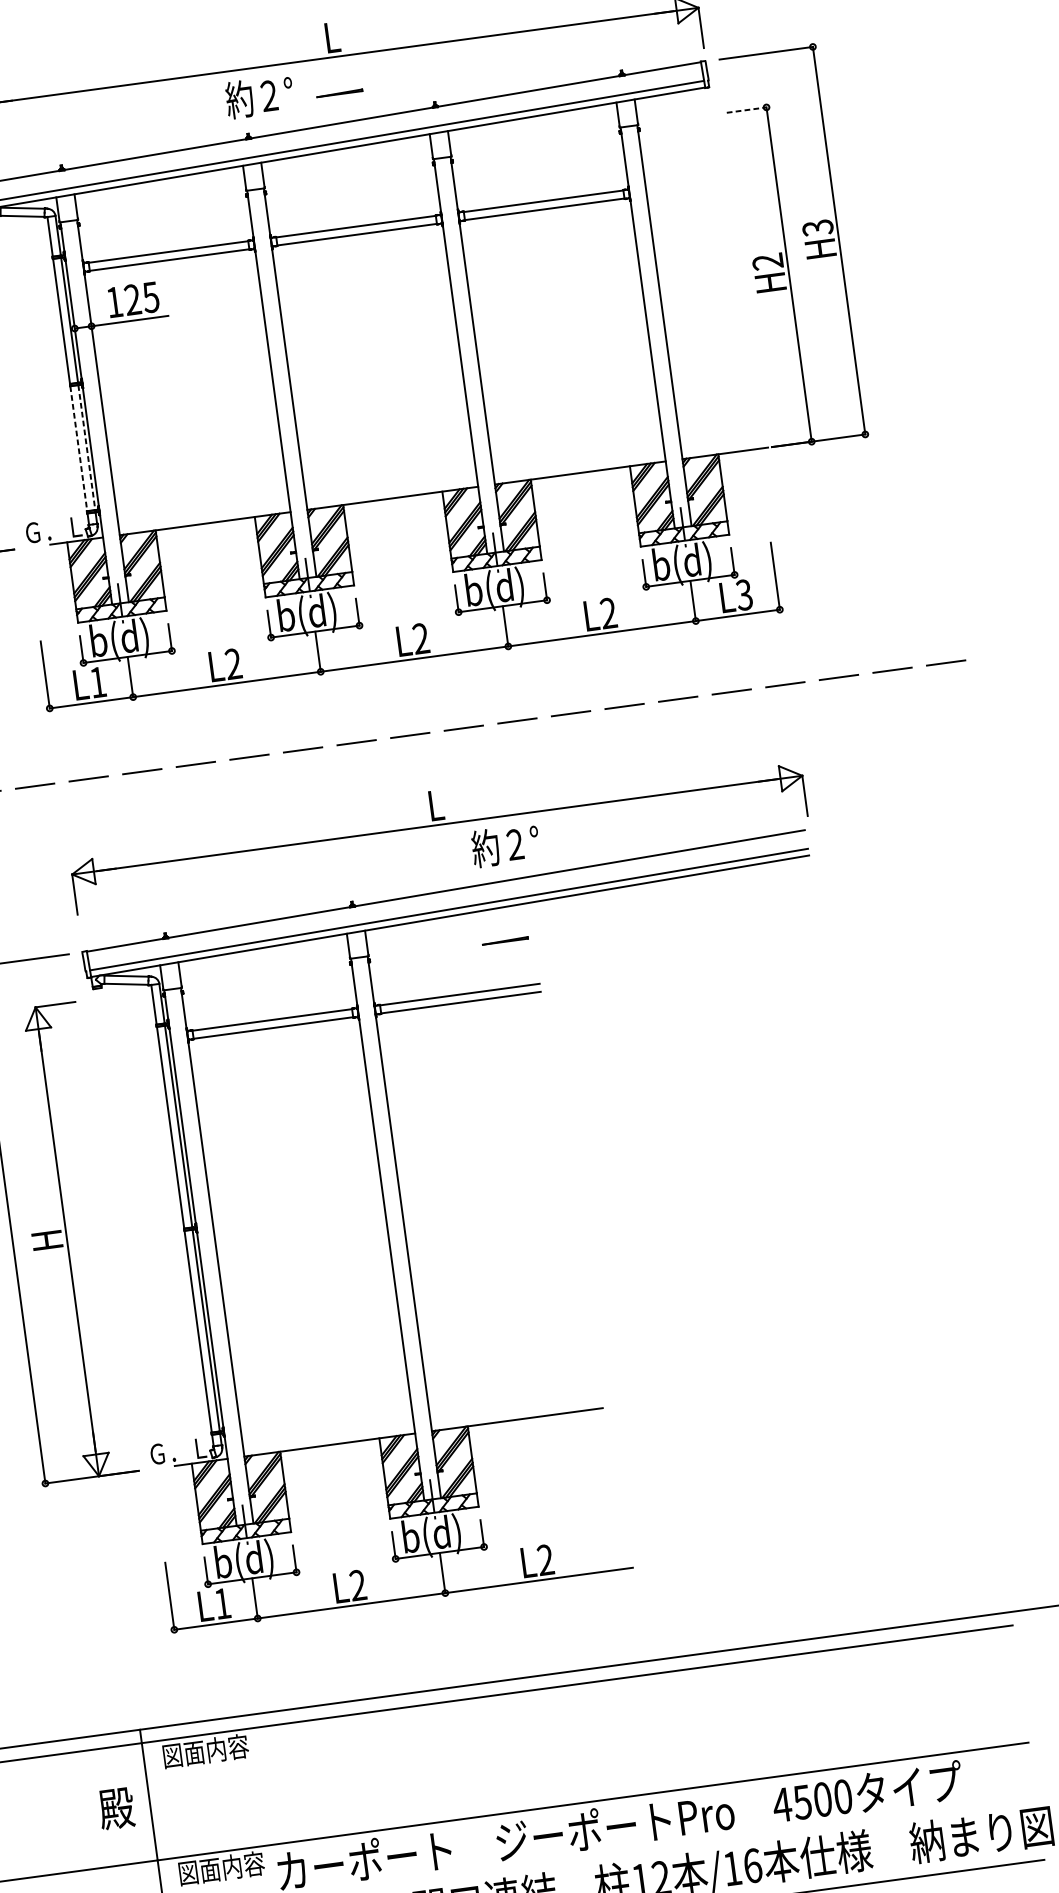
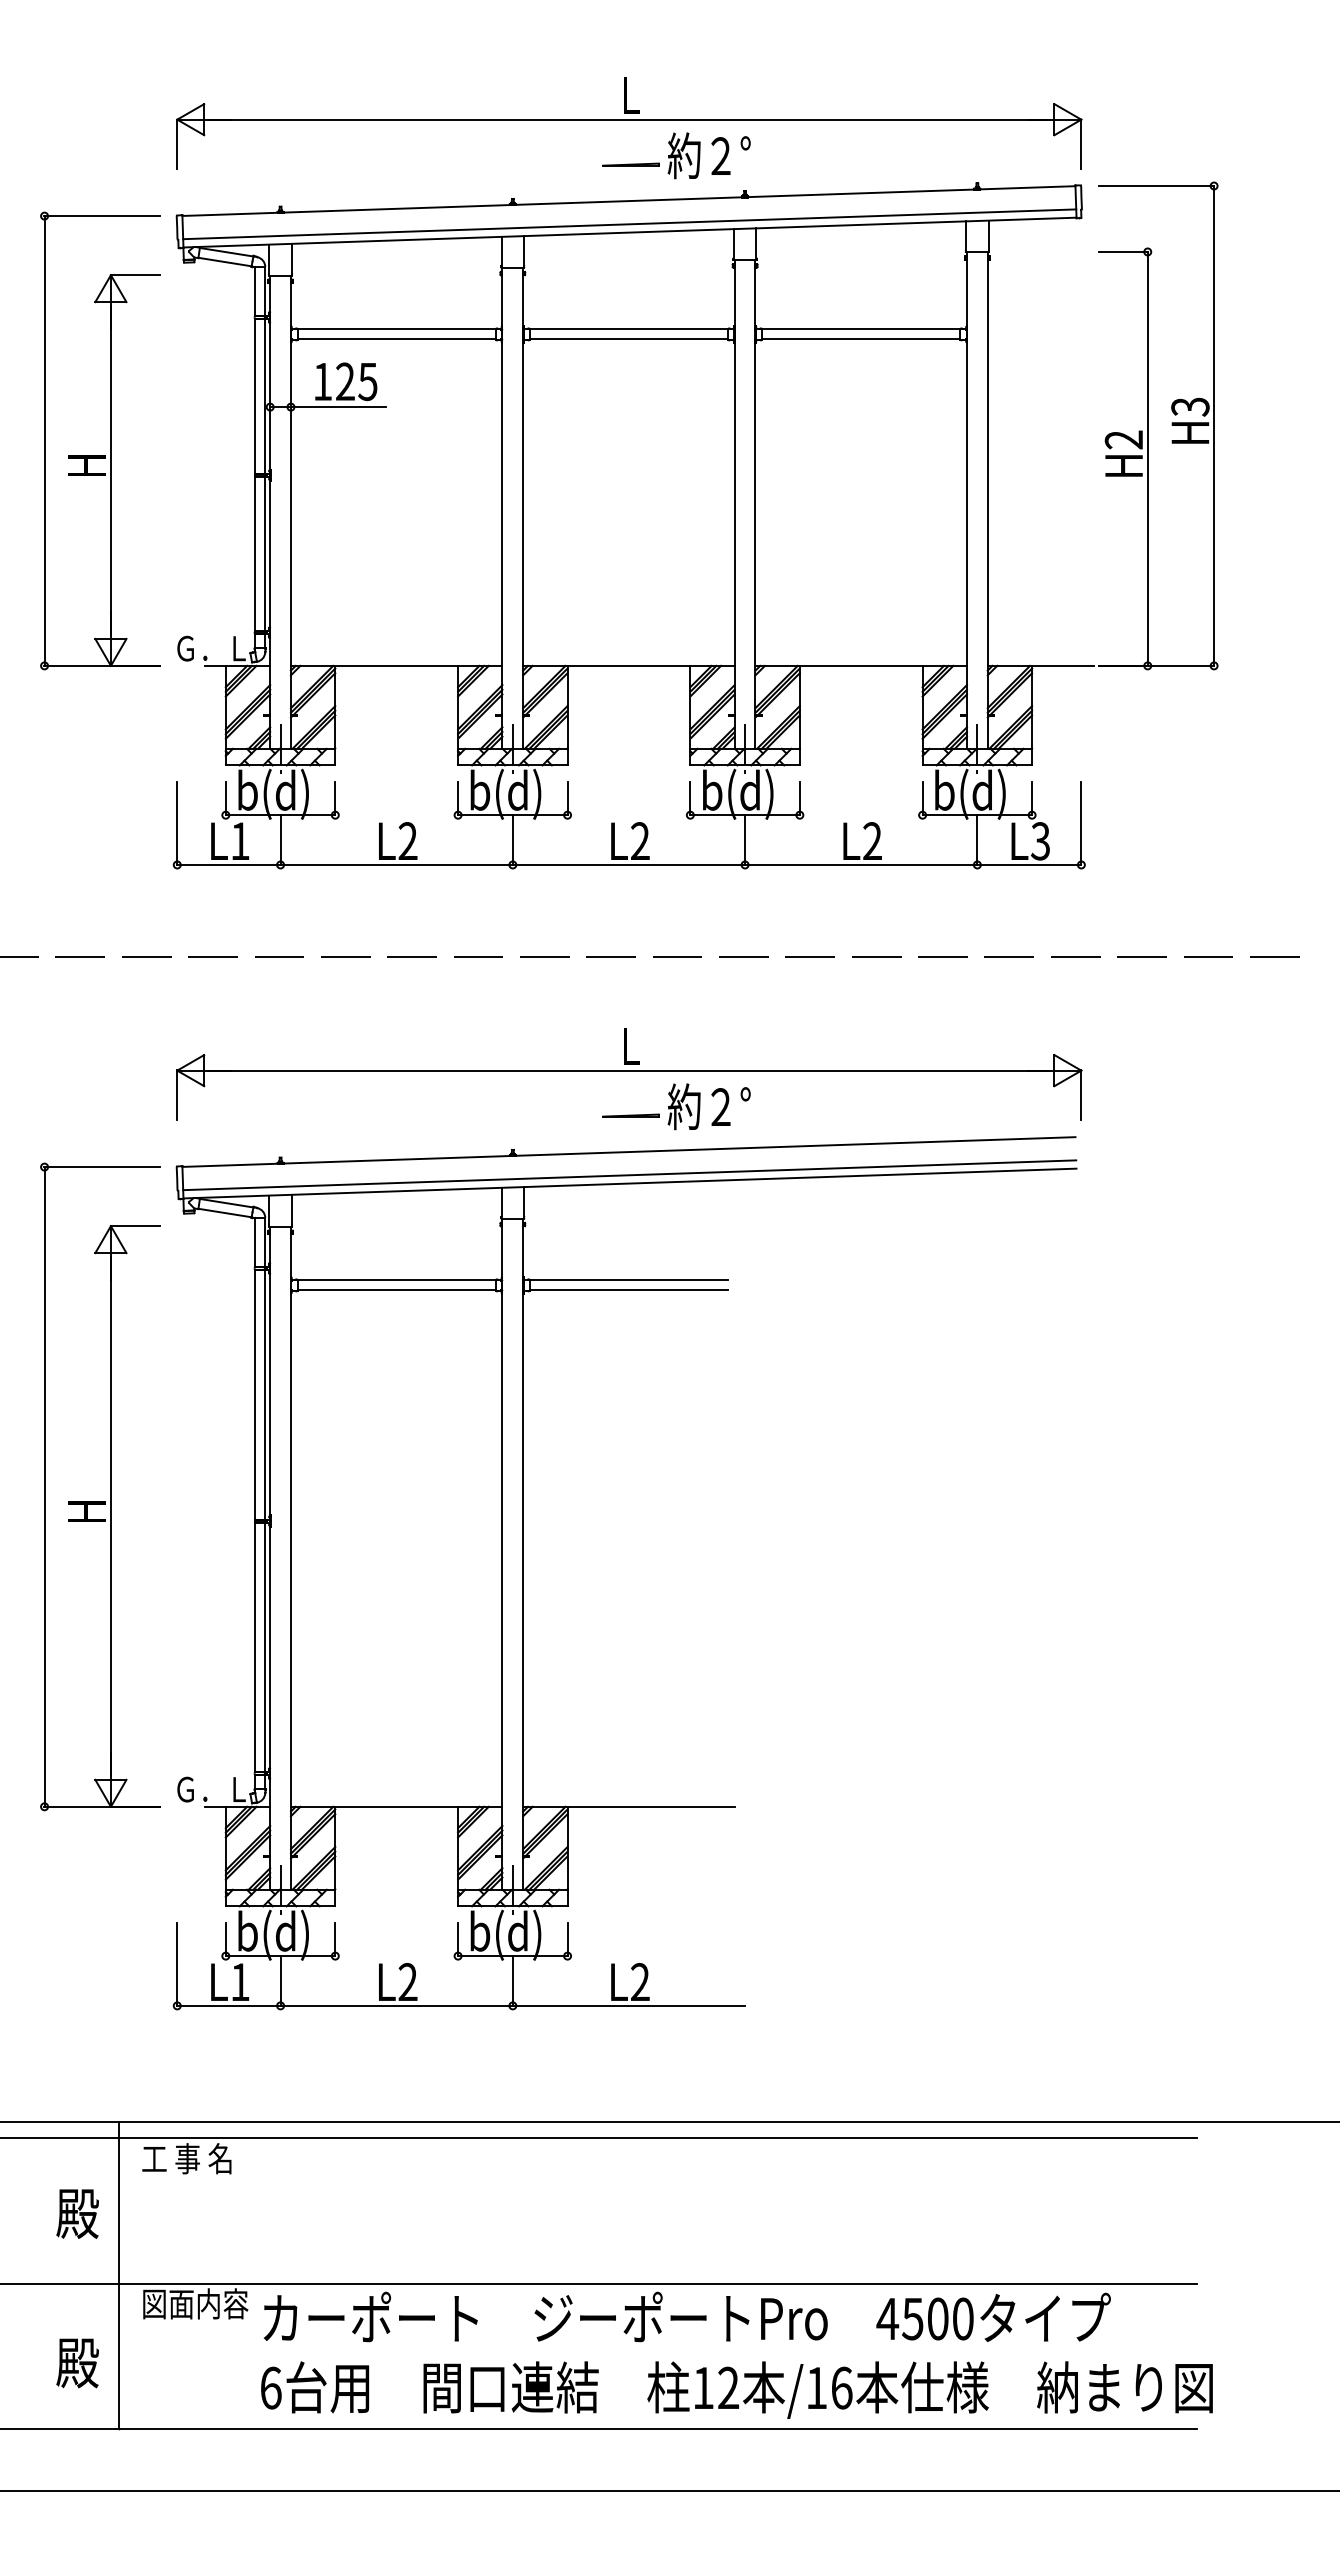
text: (259, 96) -> (708, 155), moved
line: (746, 109) -> (1123, 251), dashed -> solid
line: (87, 448) -> (265, 554), dashed -> solid
line: (79, 449) -> (255, 554), dashed -> solid
line: (504, 940) -> (630, 1115), moved
text: (205, 1751) -> (195, 2158), 図面内容 -> 工 事 名

